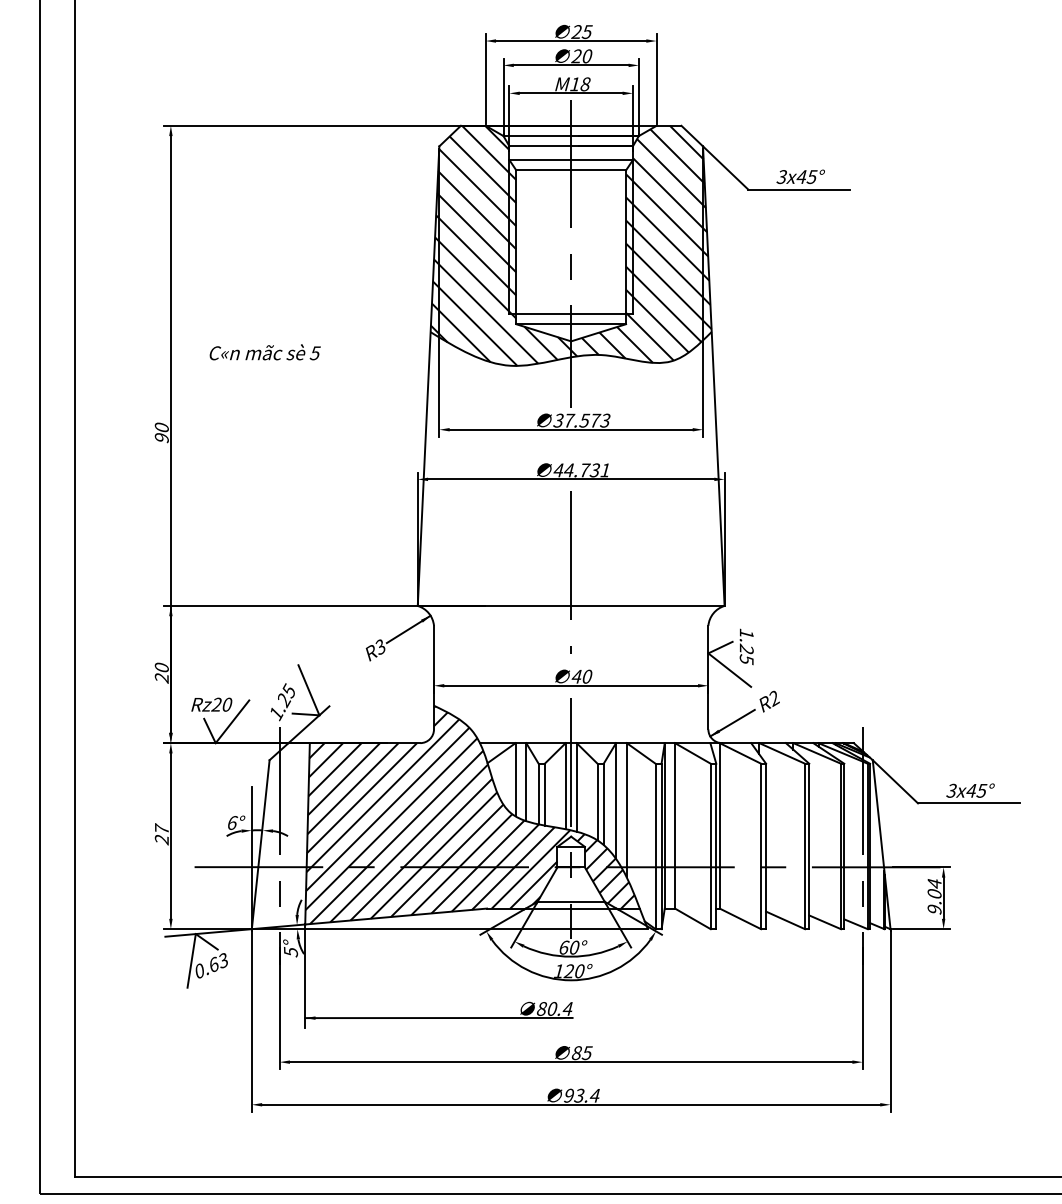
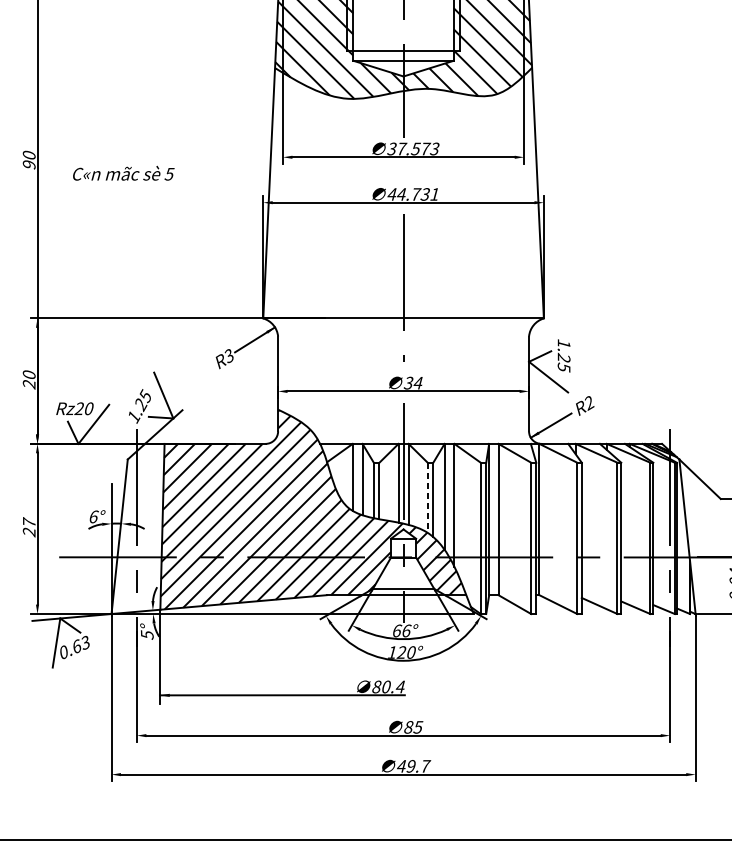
text: (264, 352) -> (123, 173), moved
text: (581, 676) -> (413, 382), 40 -> 34
line: (597, 802) -> (427, 498), solid -> dashed
text: (575, 947) -> (407, 630), 60° -> 66°
text: (582, 1095) -> (413, 766), 93.4 -> 49.7

